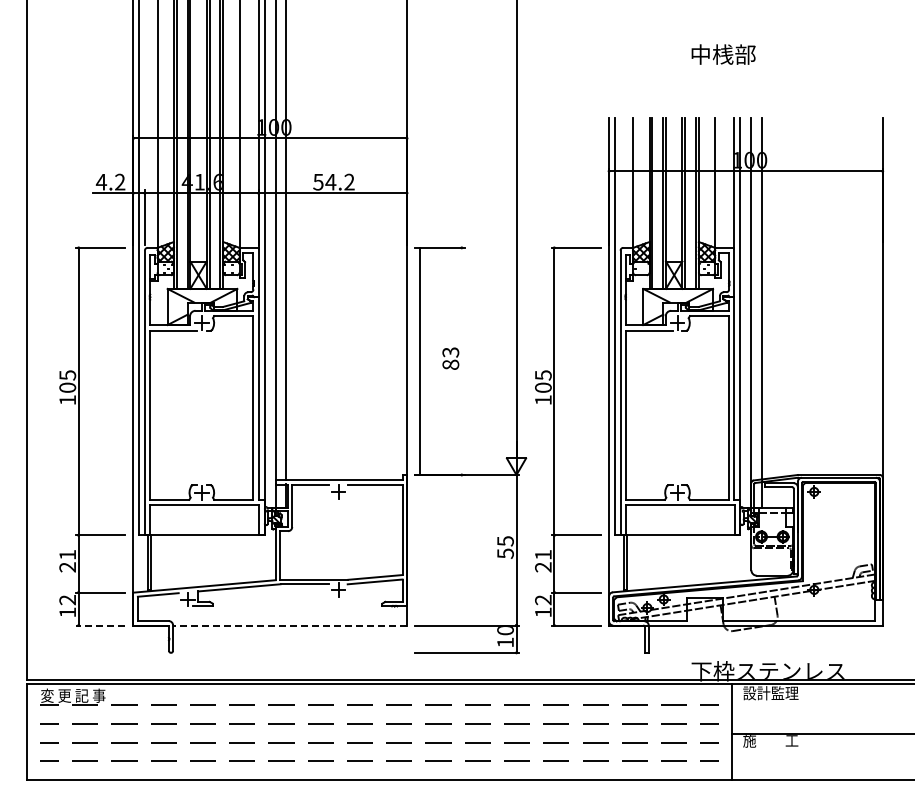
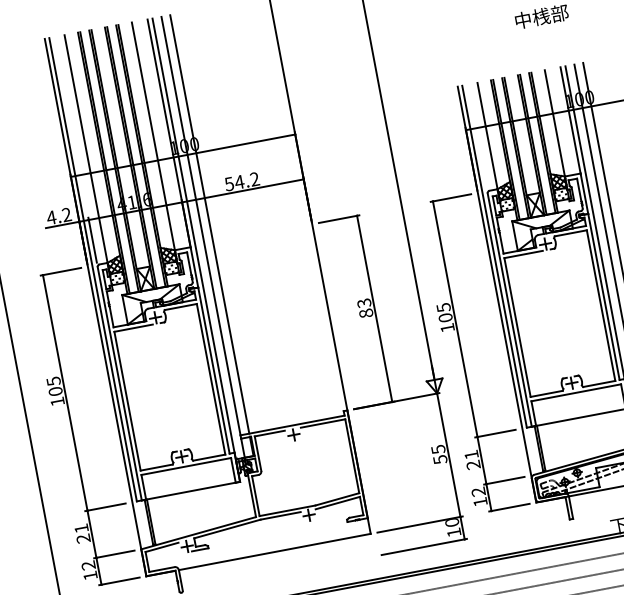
line: (419, 361) -> (374, 308), moved
line: (100, 625) -> (119, 581), dashed -> solid
line: (290, 625) -> (275, 551), dashed -> solid

